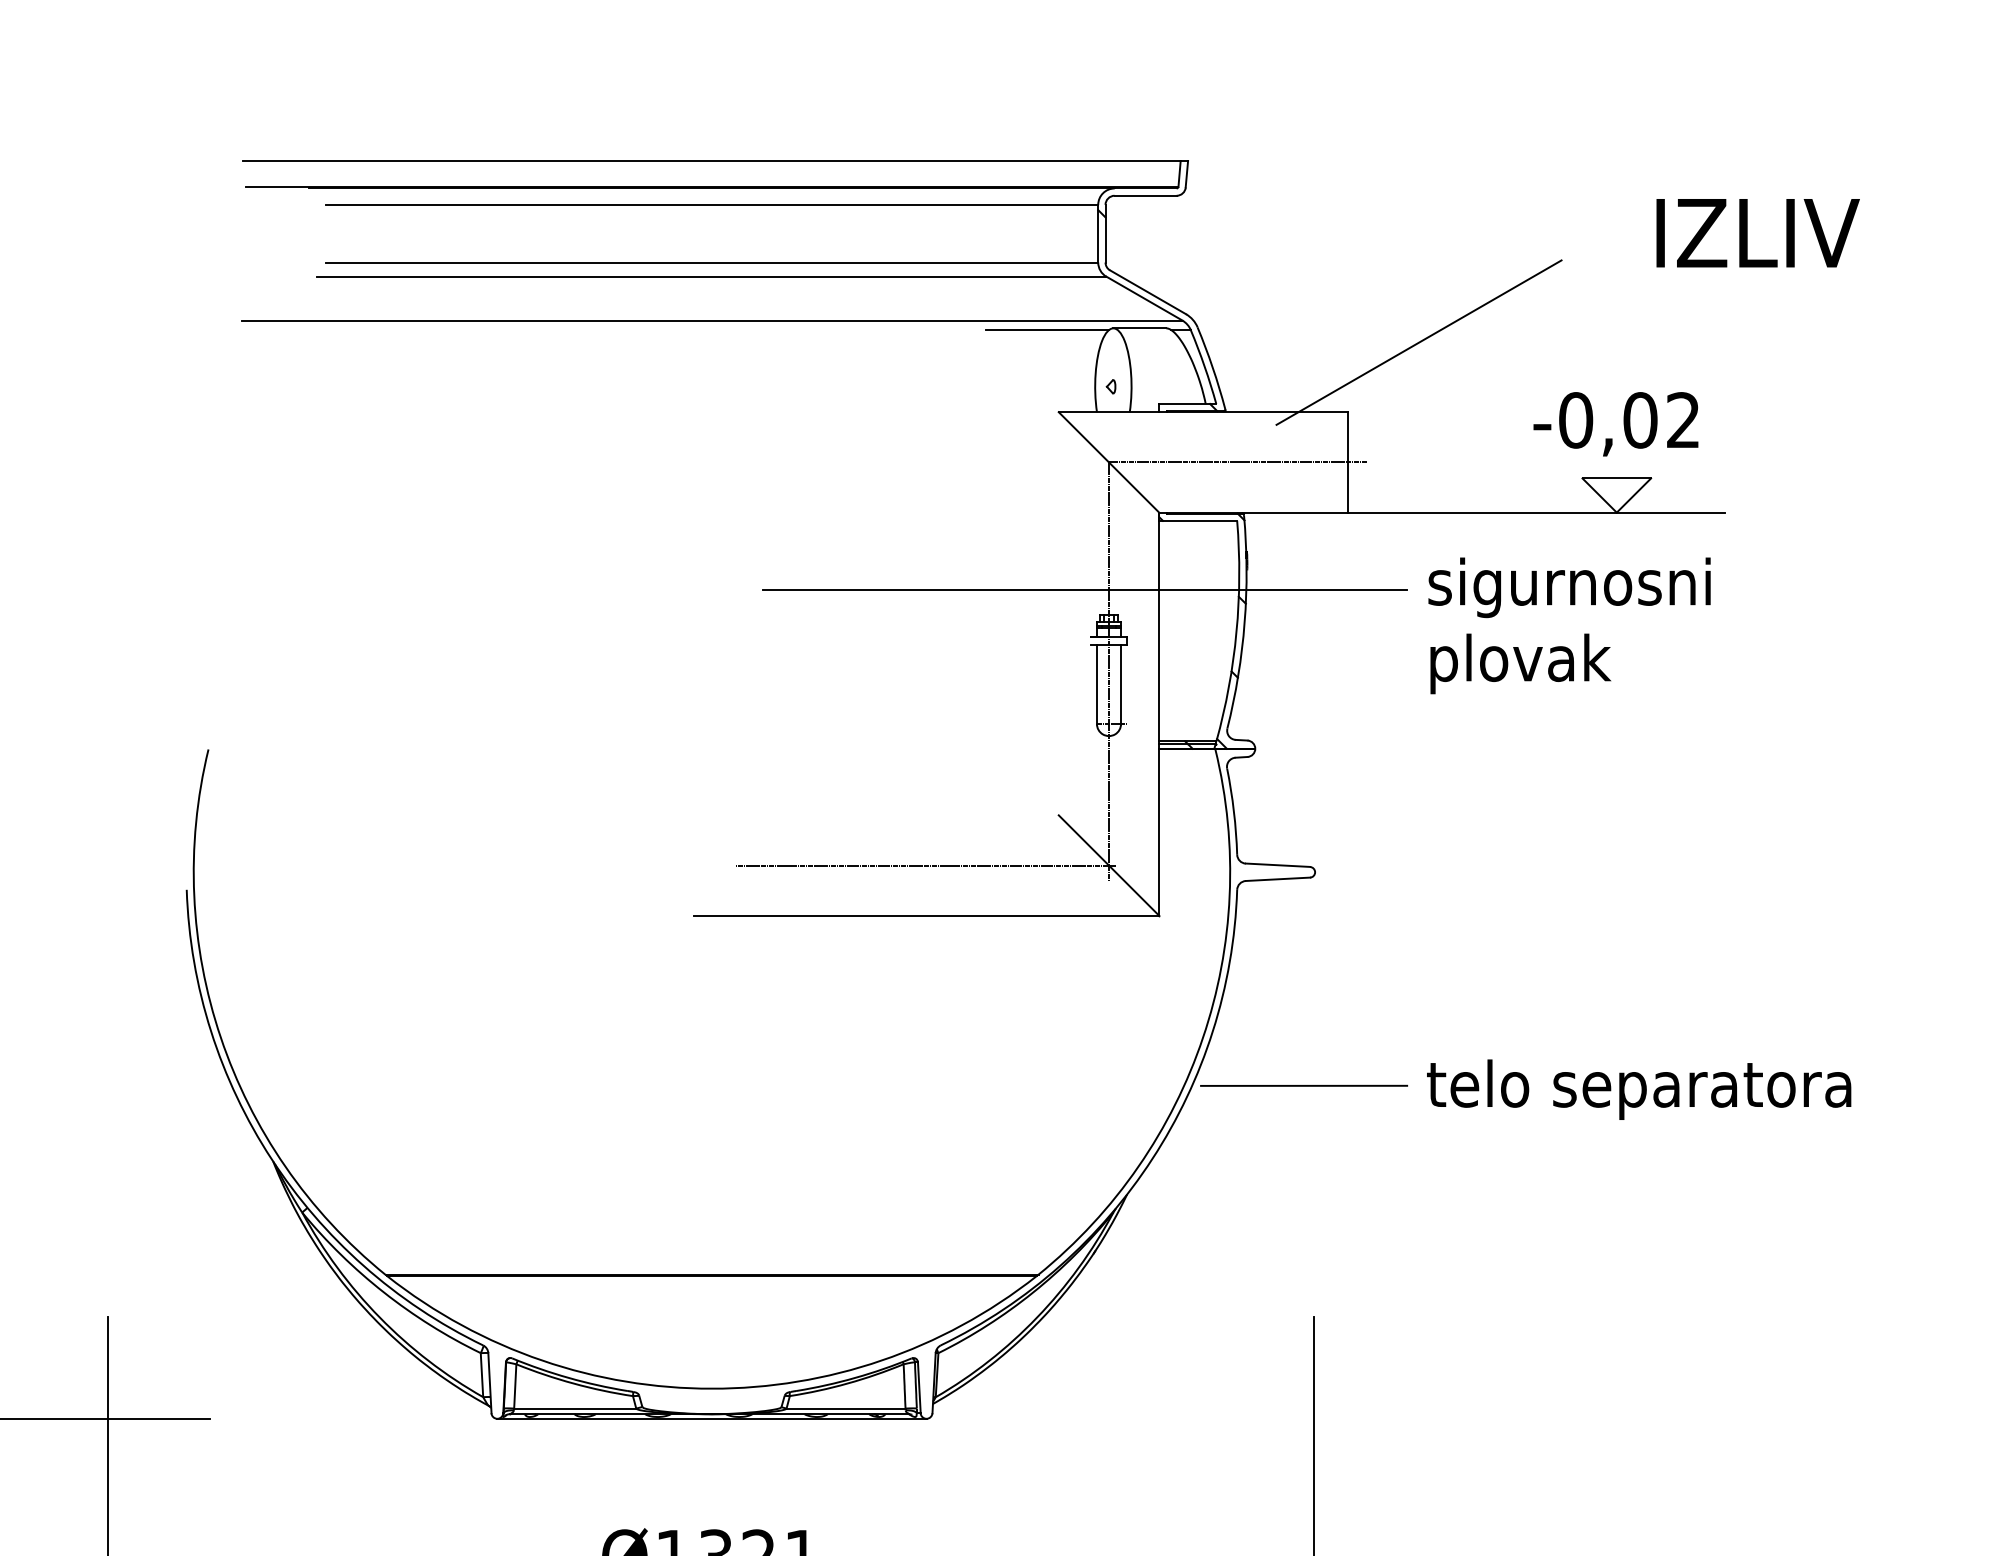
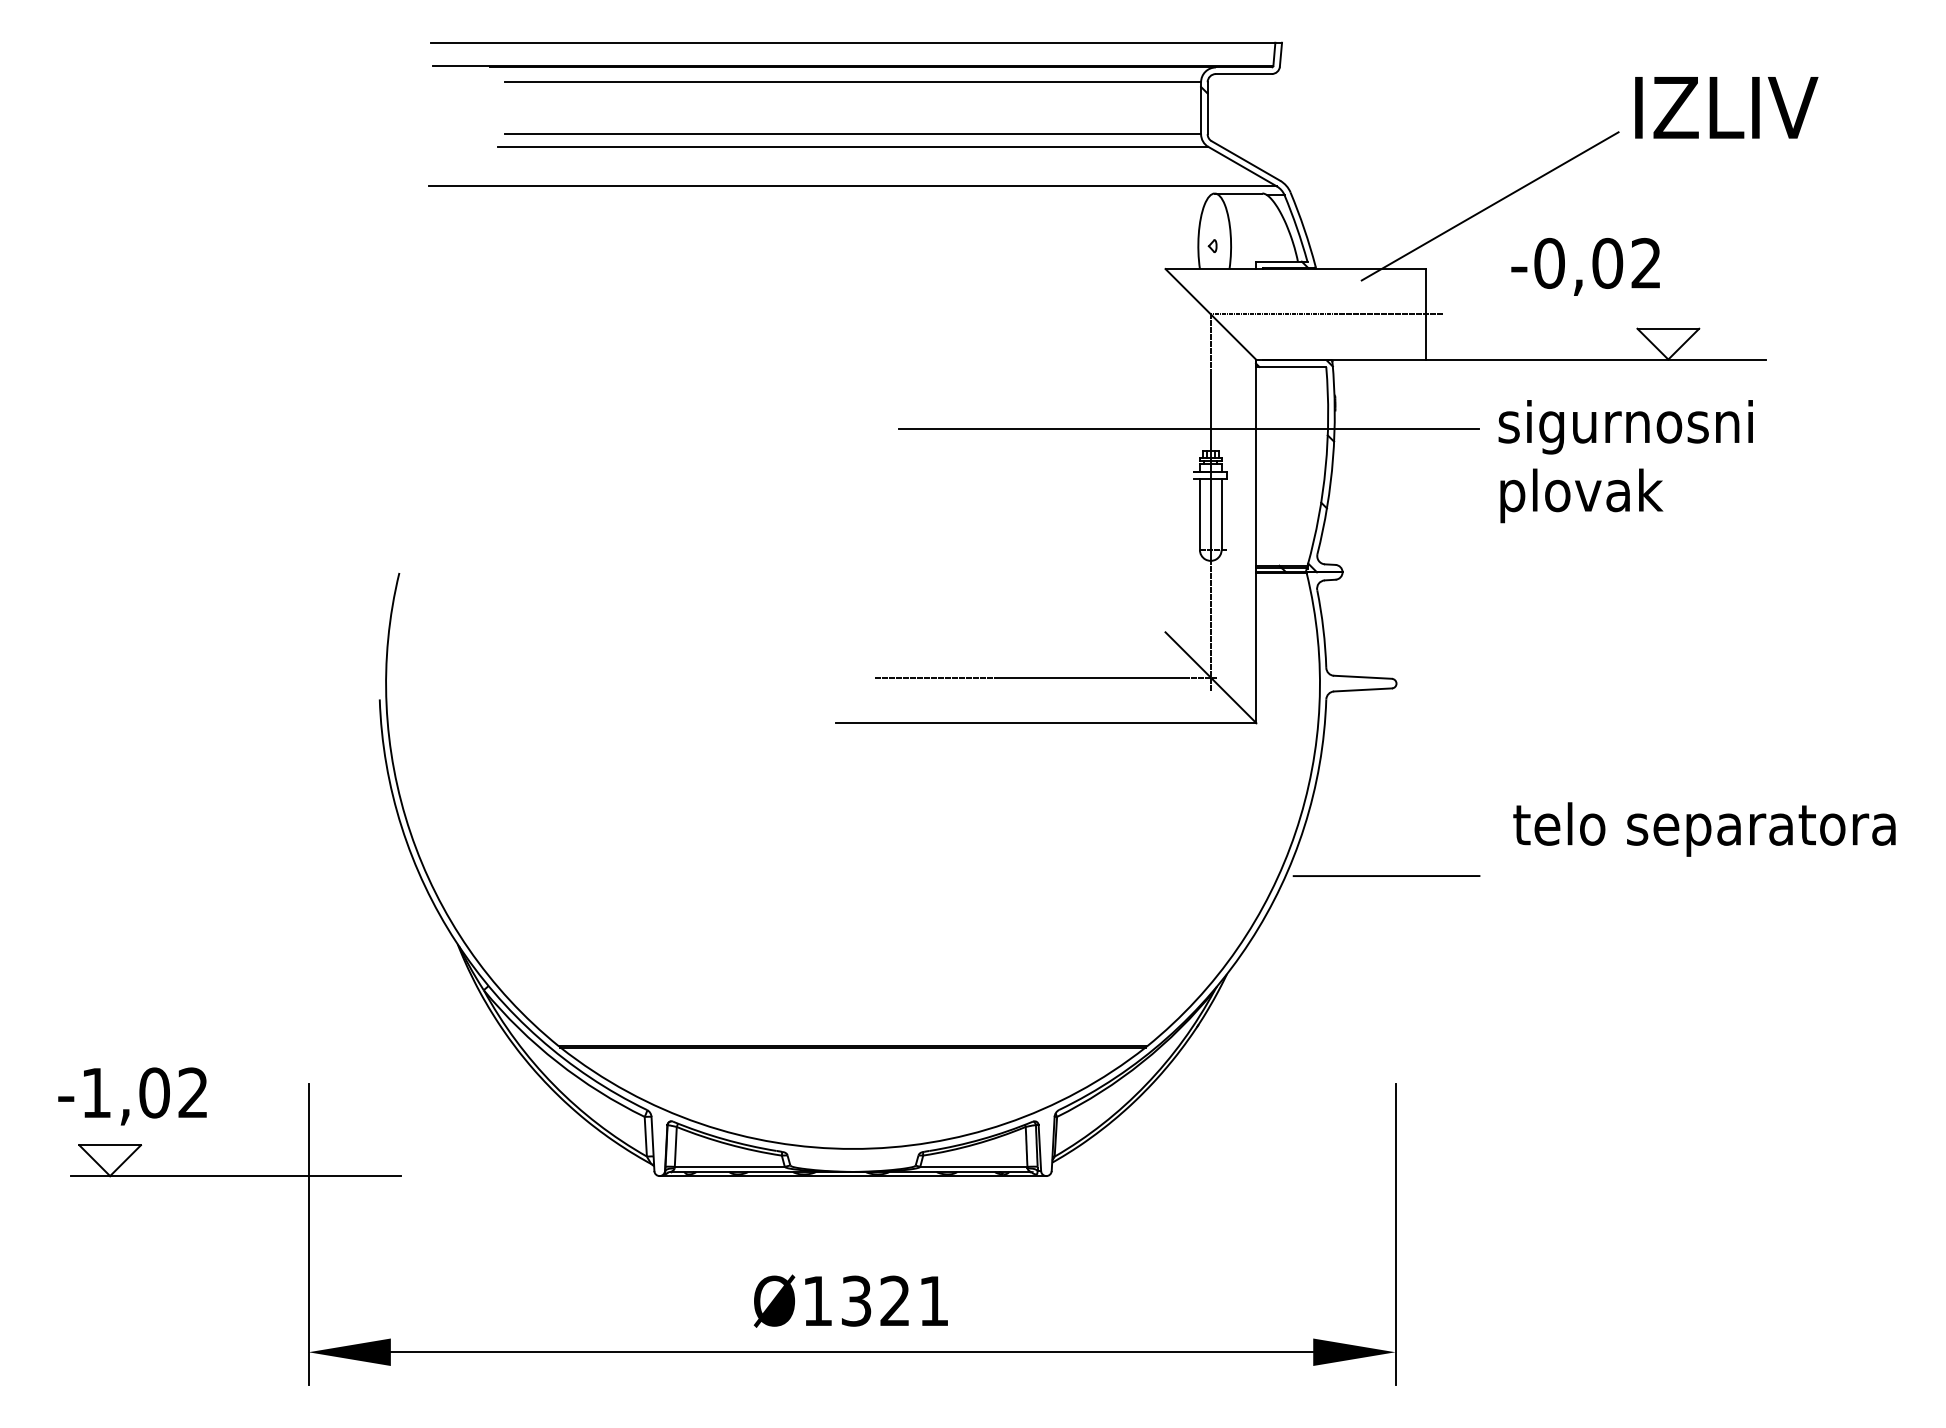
text: (1757, 232) -> (1726, 107), moved
line: (1046, 330) -> (1154, 195), removed
text: (1615, 423) -> (1585, 266), moved
text: (1639, 1089) -> (1704, 829), moved

